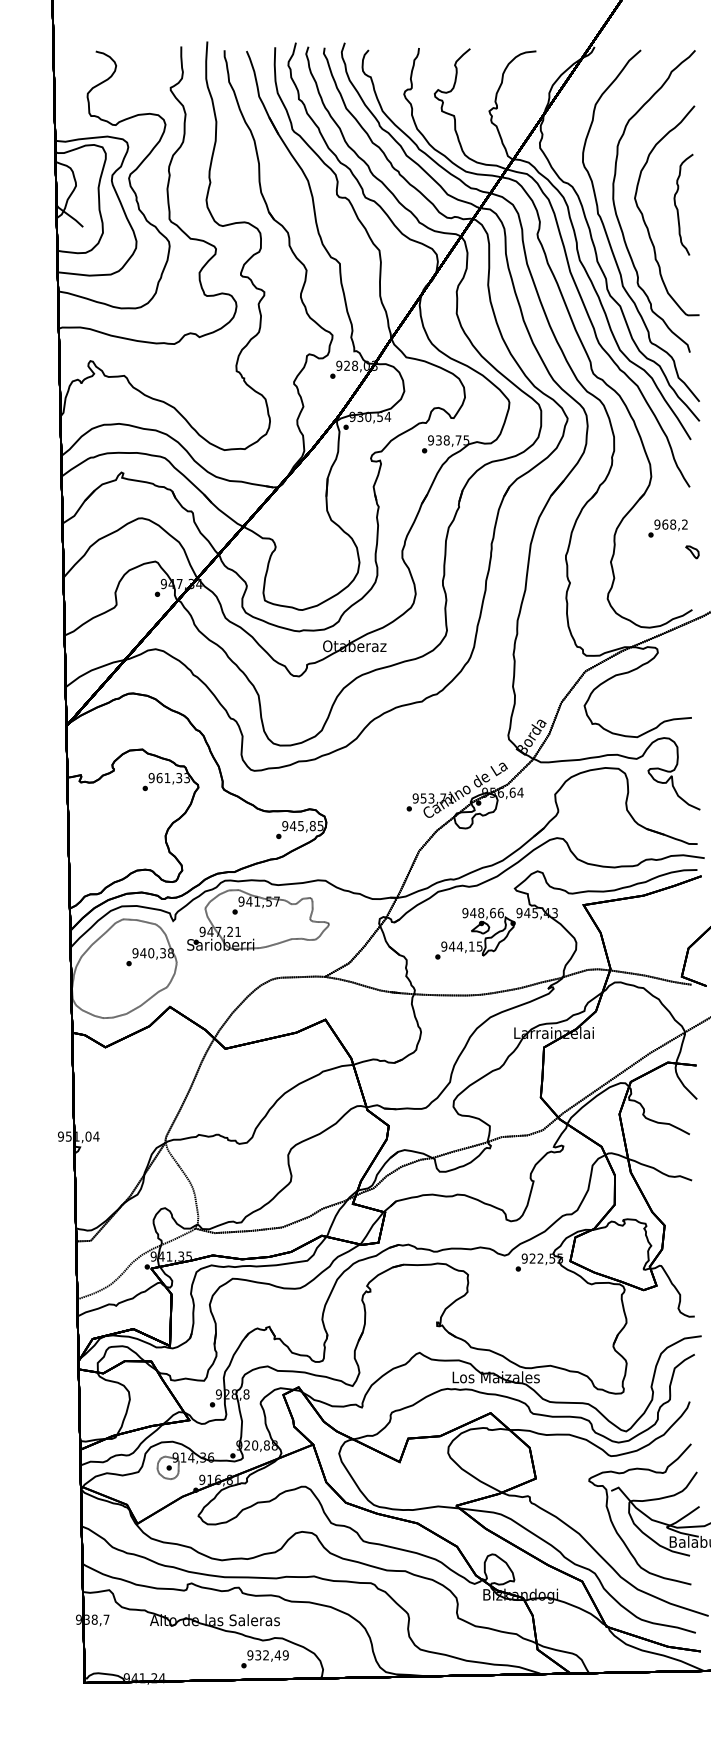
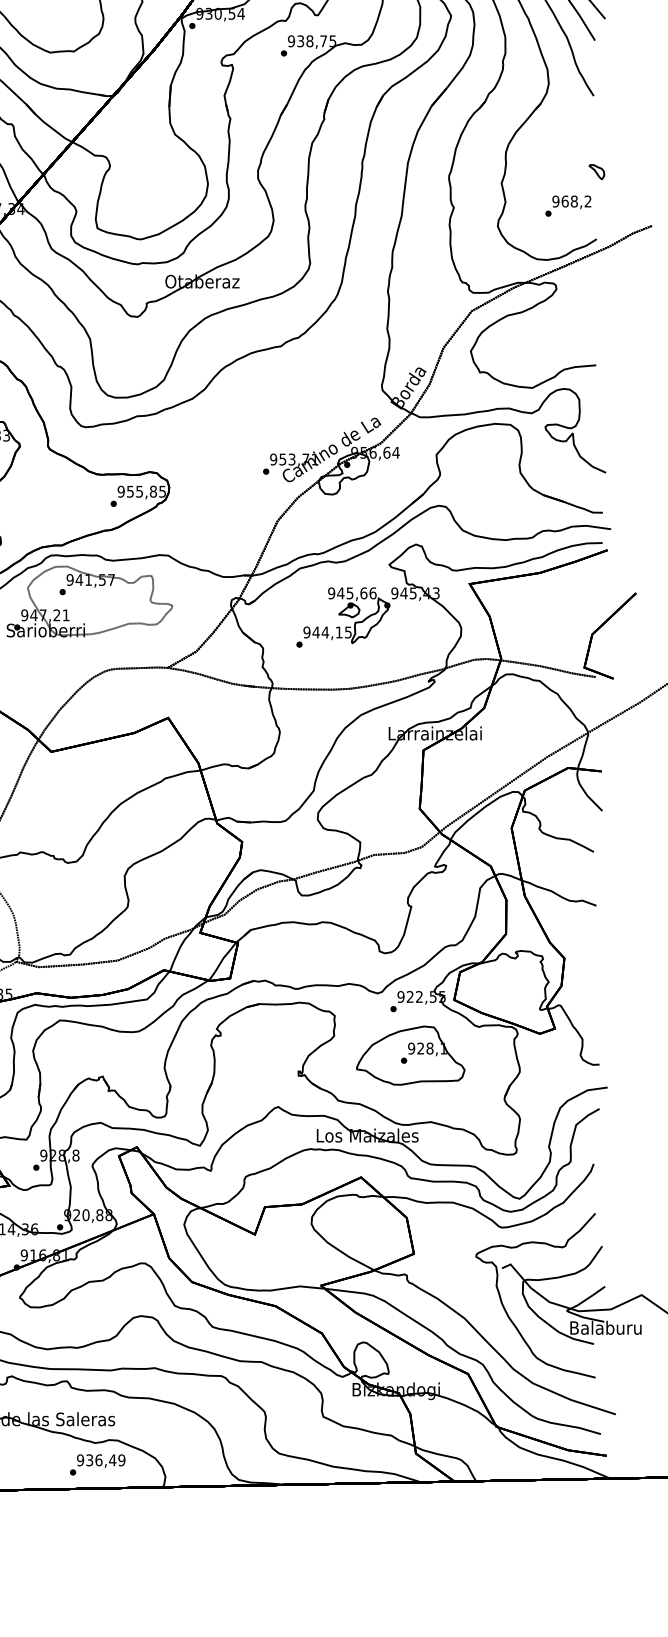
text: (667, 528) -> (567, 206), moved
text: (292, 826) -> (129, 492), 945,85 -> 955,85
text: (481, 913) -> (350, 593), 948,66 -> 945,66
part: (533, 1308) -> (411, 1055), added
text: (266, 1655) -> (99, 1460), 932,49 -> 936,49

